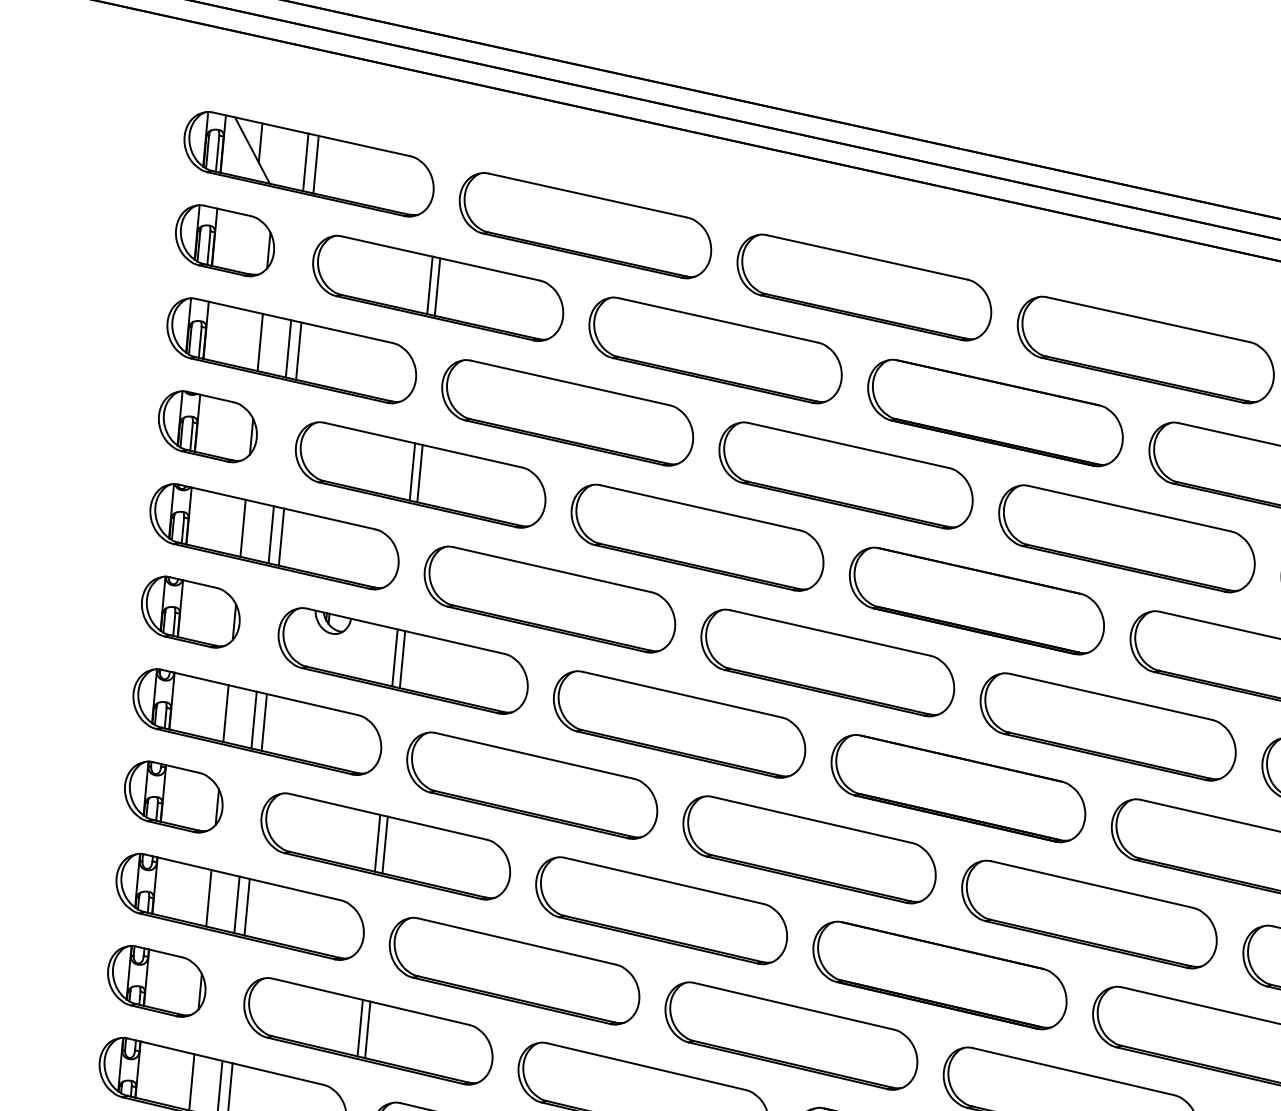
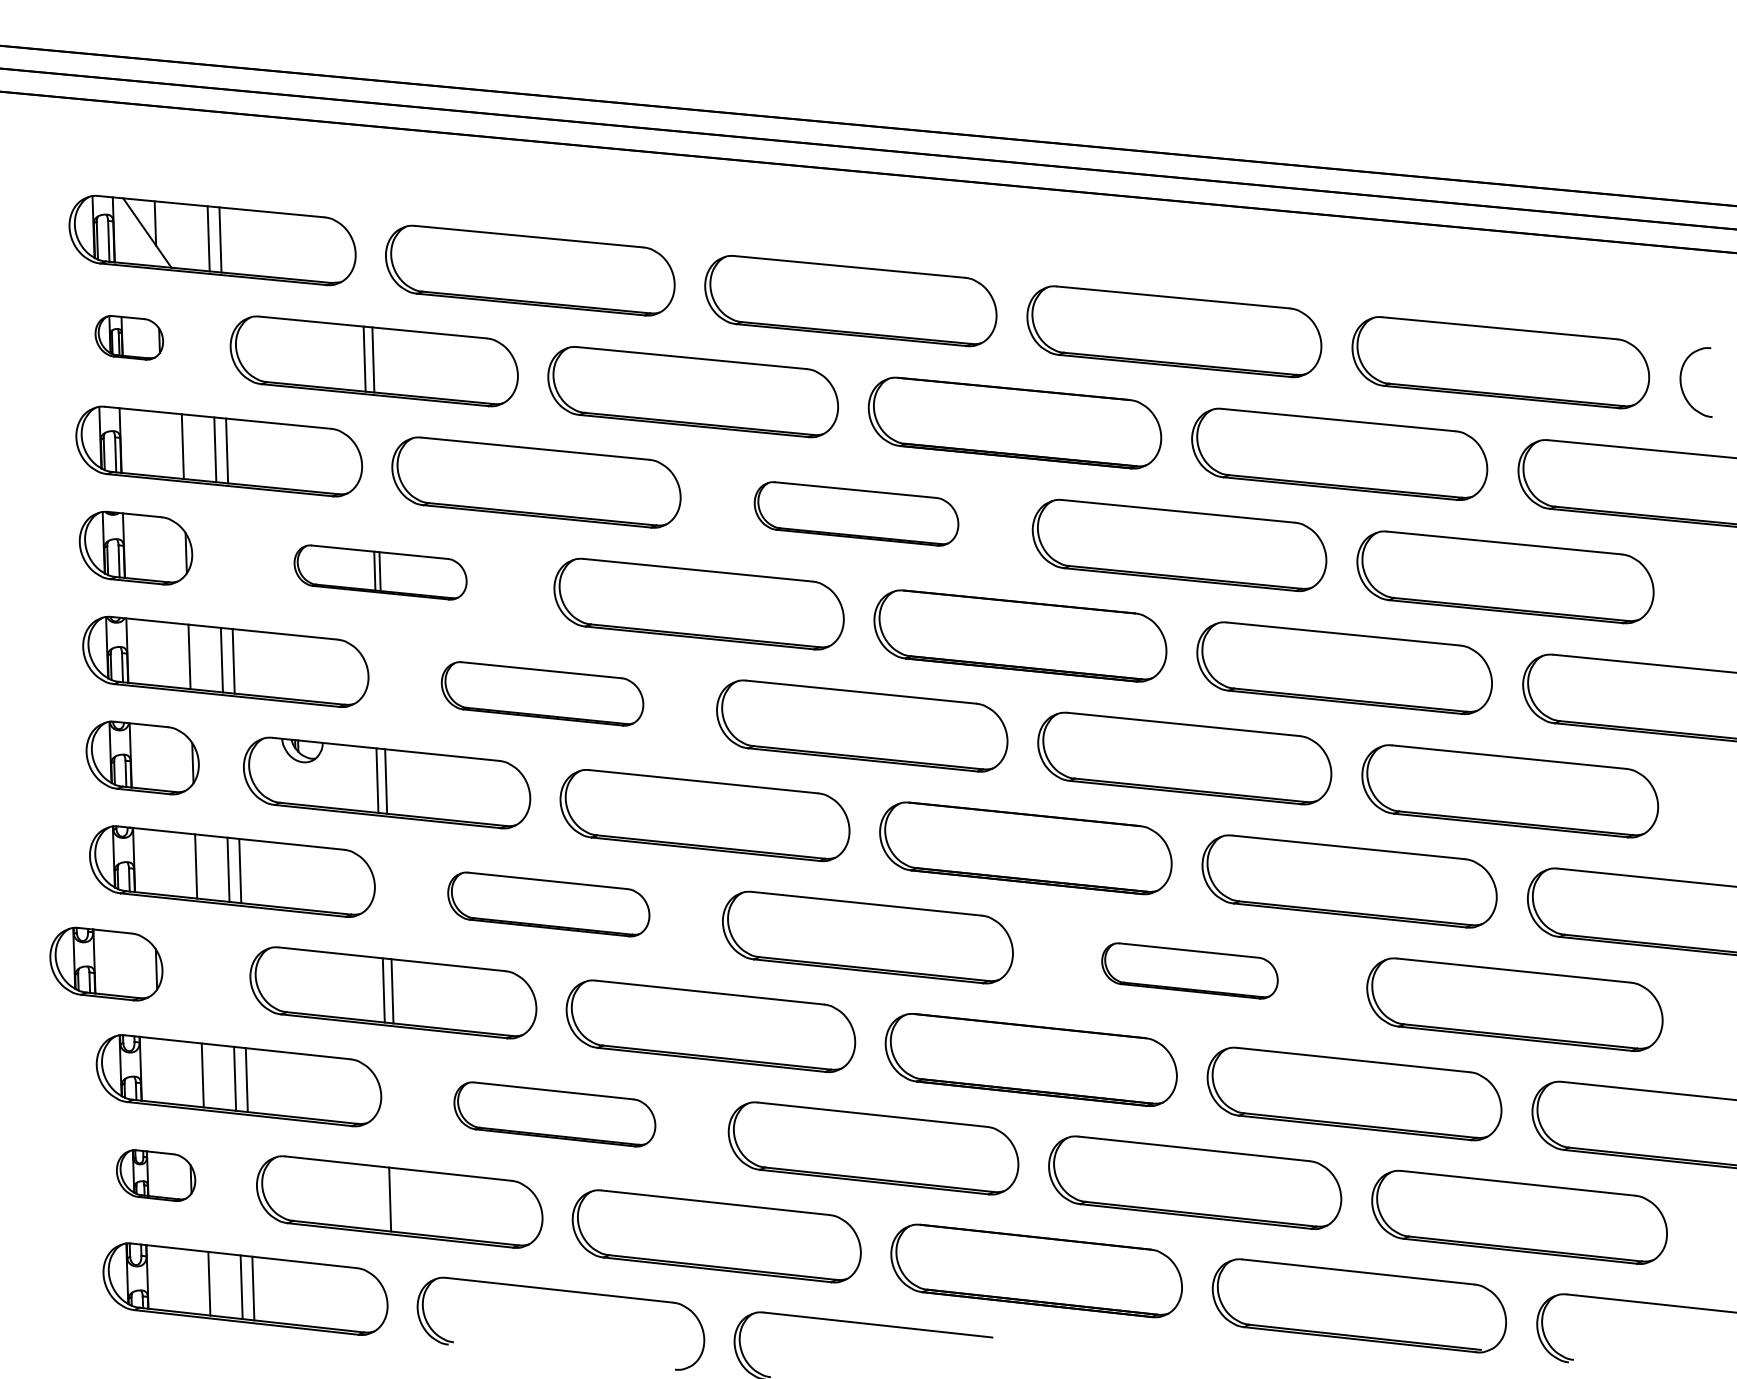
part: (225, 240) -> (129, 337), size x0.6
part: (420, 474) -> (380, 572), size x0.6
part: (846, 475) -> (856, 513), size x0.7
part: (549, 599) -> (542, 693), size x0.7
part: (531, 785) -> (548, 904), size x0.7
part: (173, 796) -> (106, 963), moved
part: (1089, 914) -> (1189, 970), size x0.6
part: (514, 971) -> (554, 1114), size x0.7
part: (156, 981) -> (155, 1175), size x0.7
line: (367, 1029) -> (398, 1200), removed

